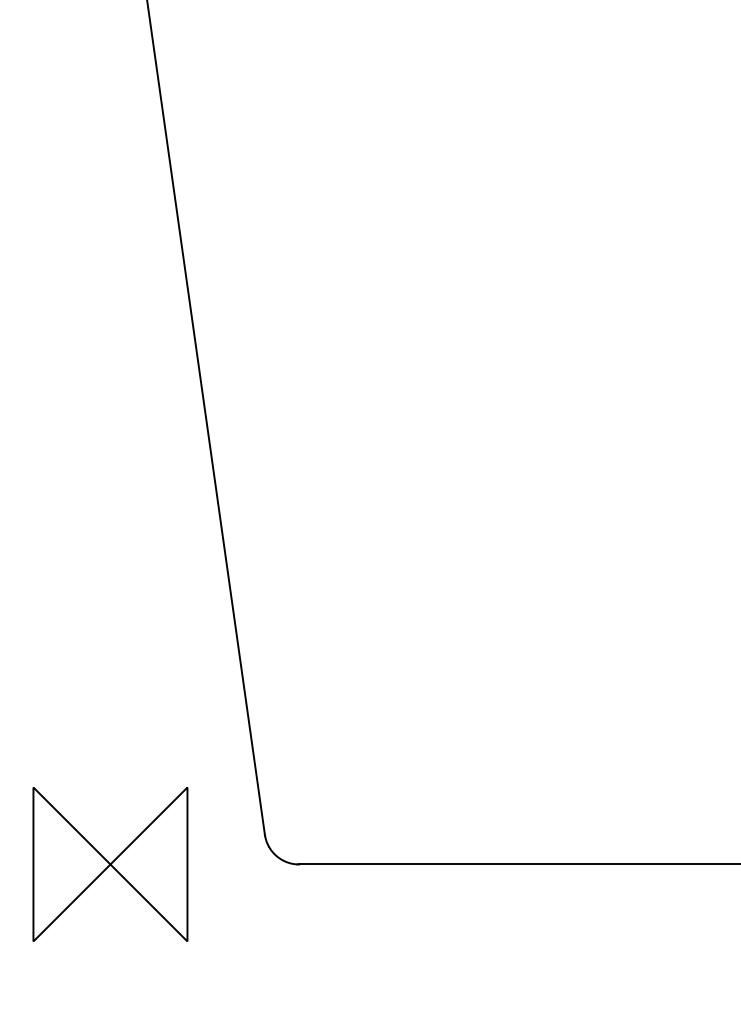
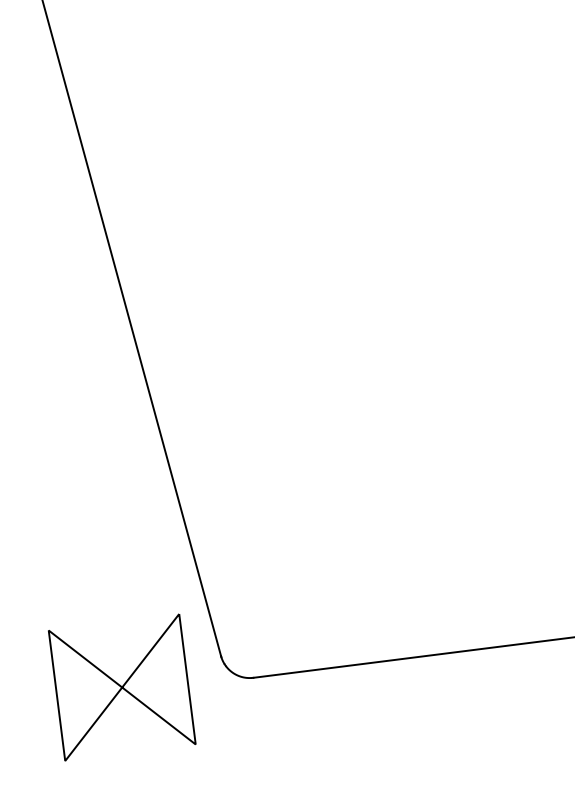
part: (110, 864) -> (122, 687), moved

